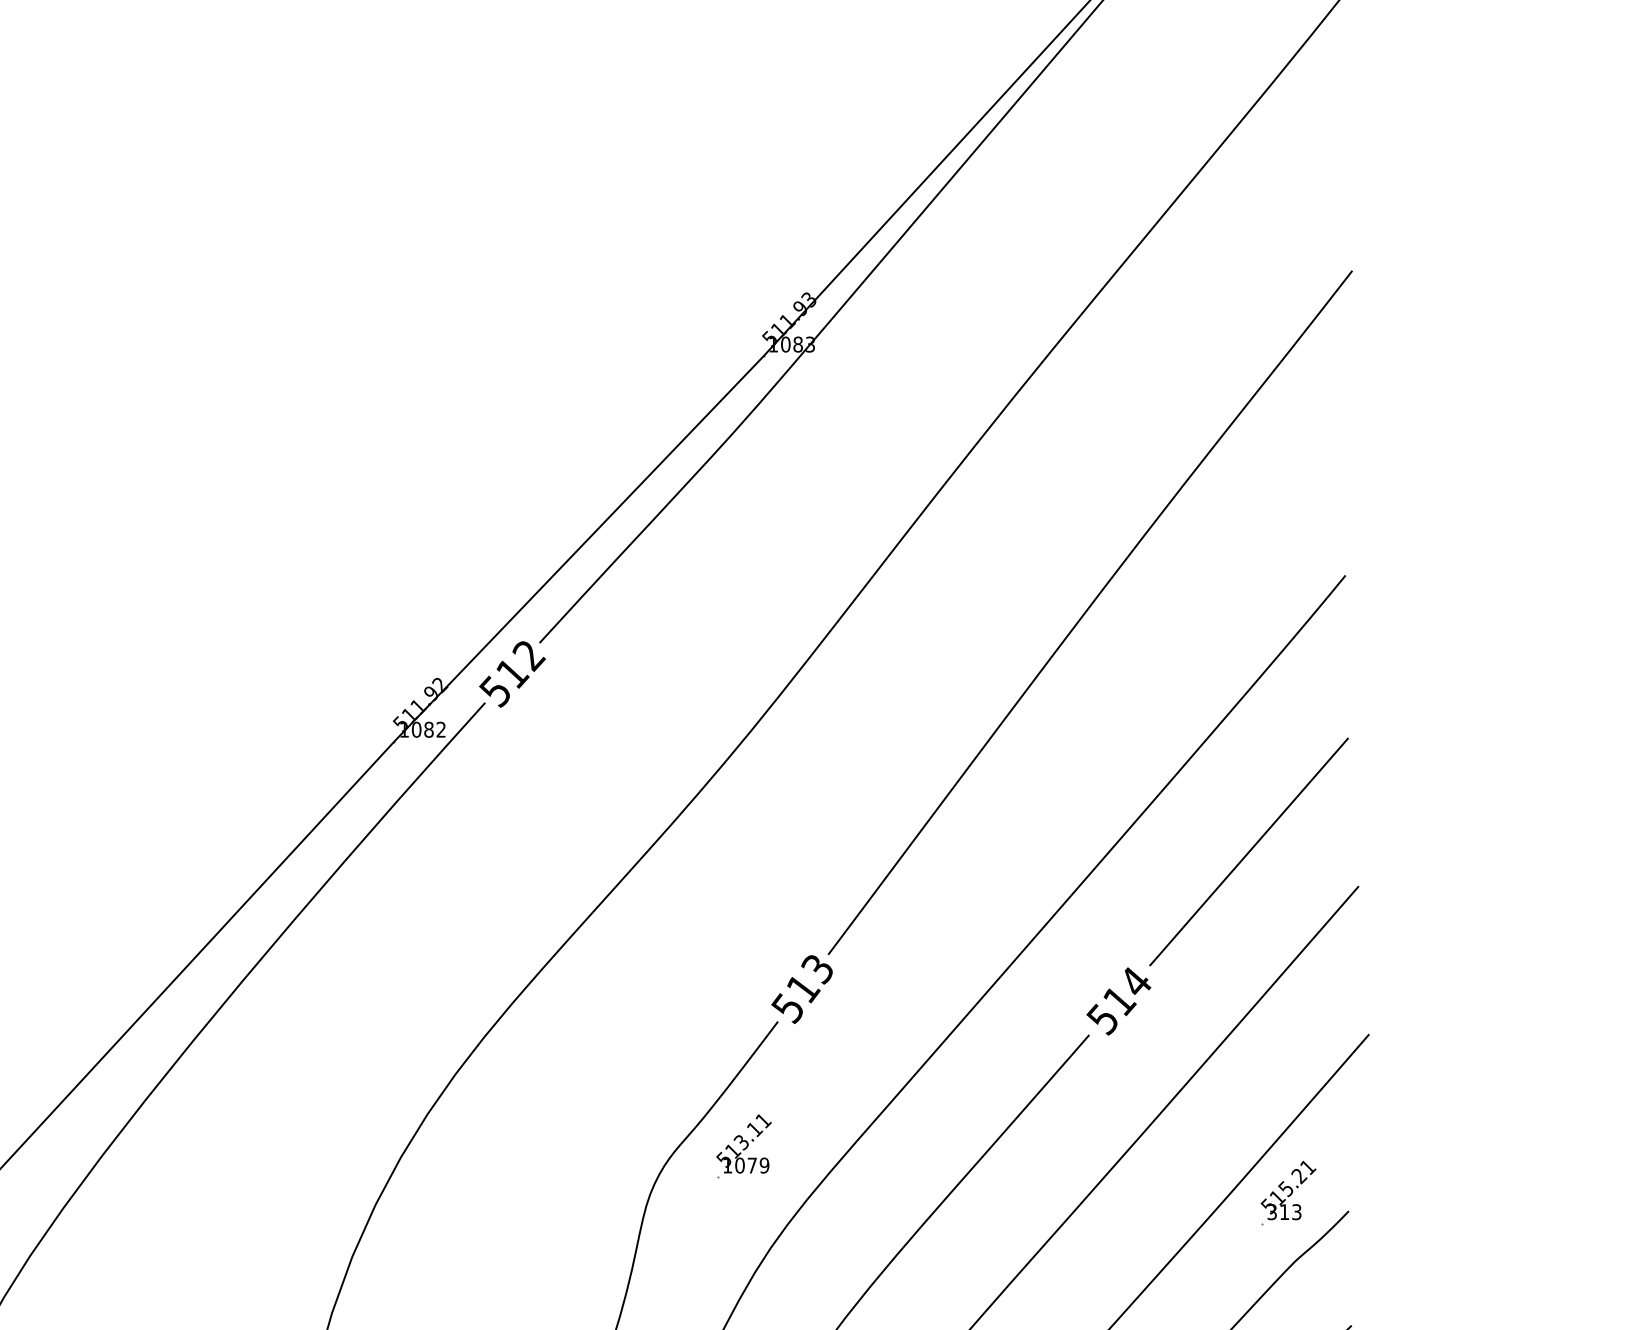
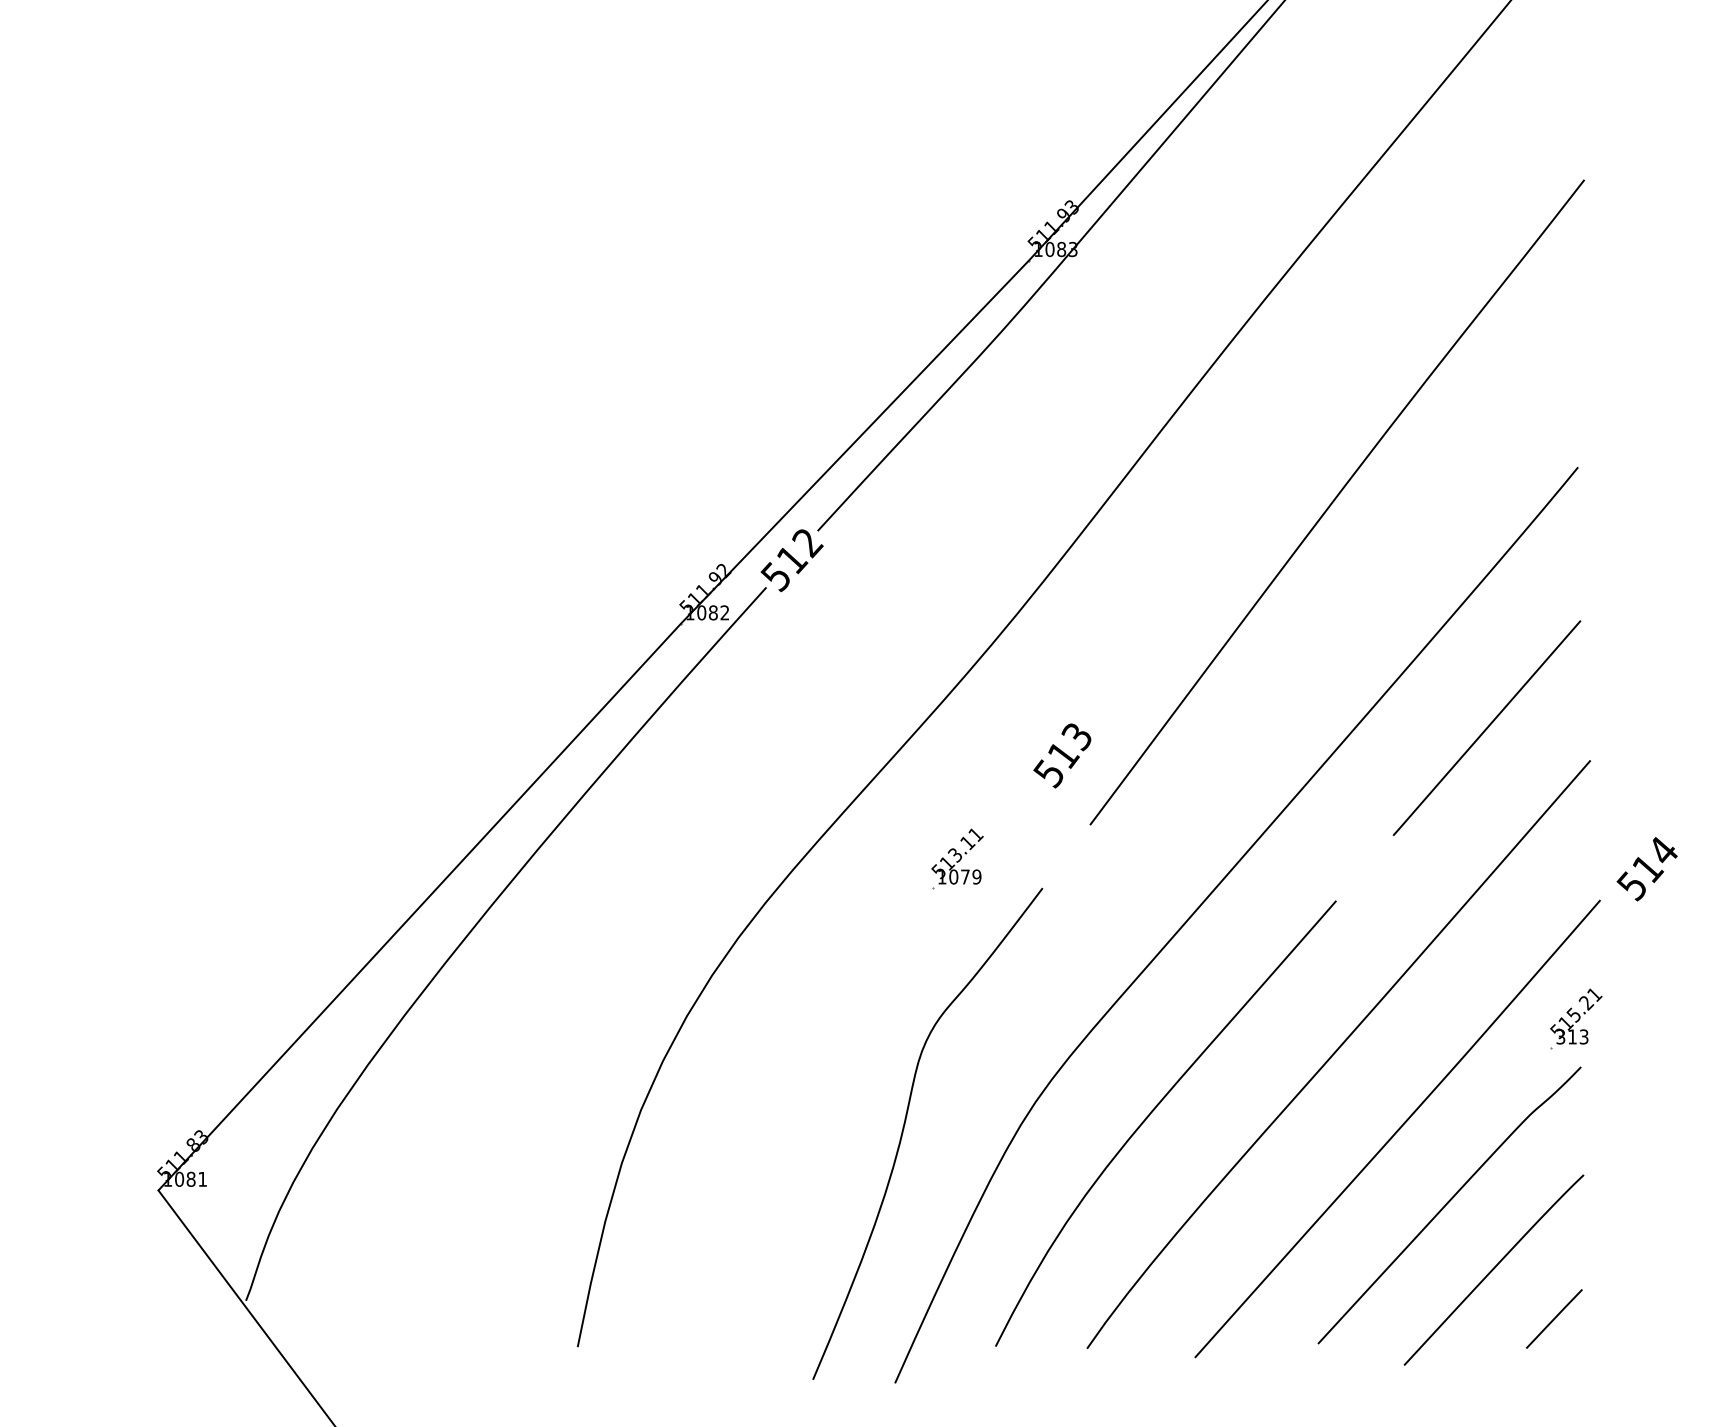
text: (802, 989) -> (1062, 755), moved
text: (1118, 1001) -> (1646, 869), moved
part: (743, 1145) -> (957, 858), moved
part: (1288, 1192) -> (1576, 1018), moved

